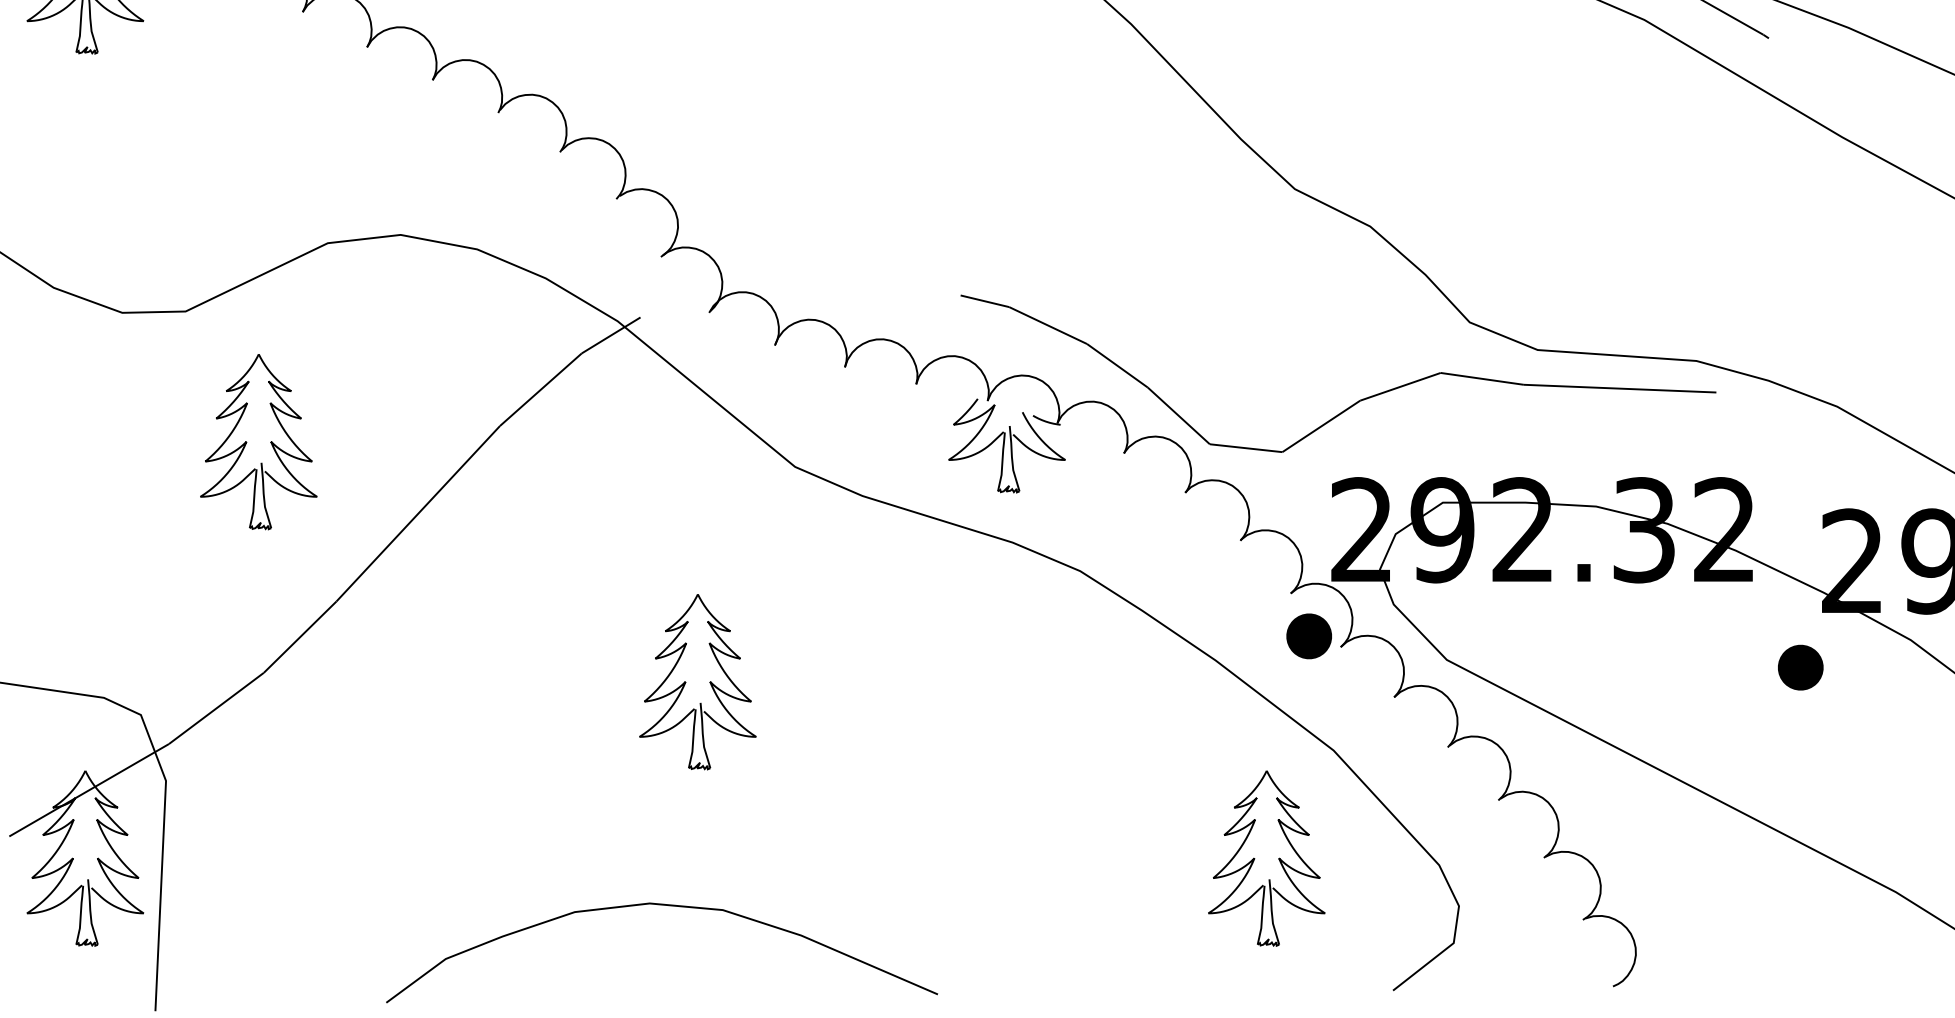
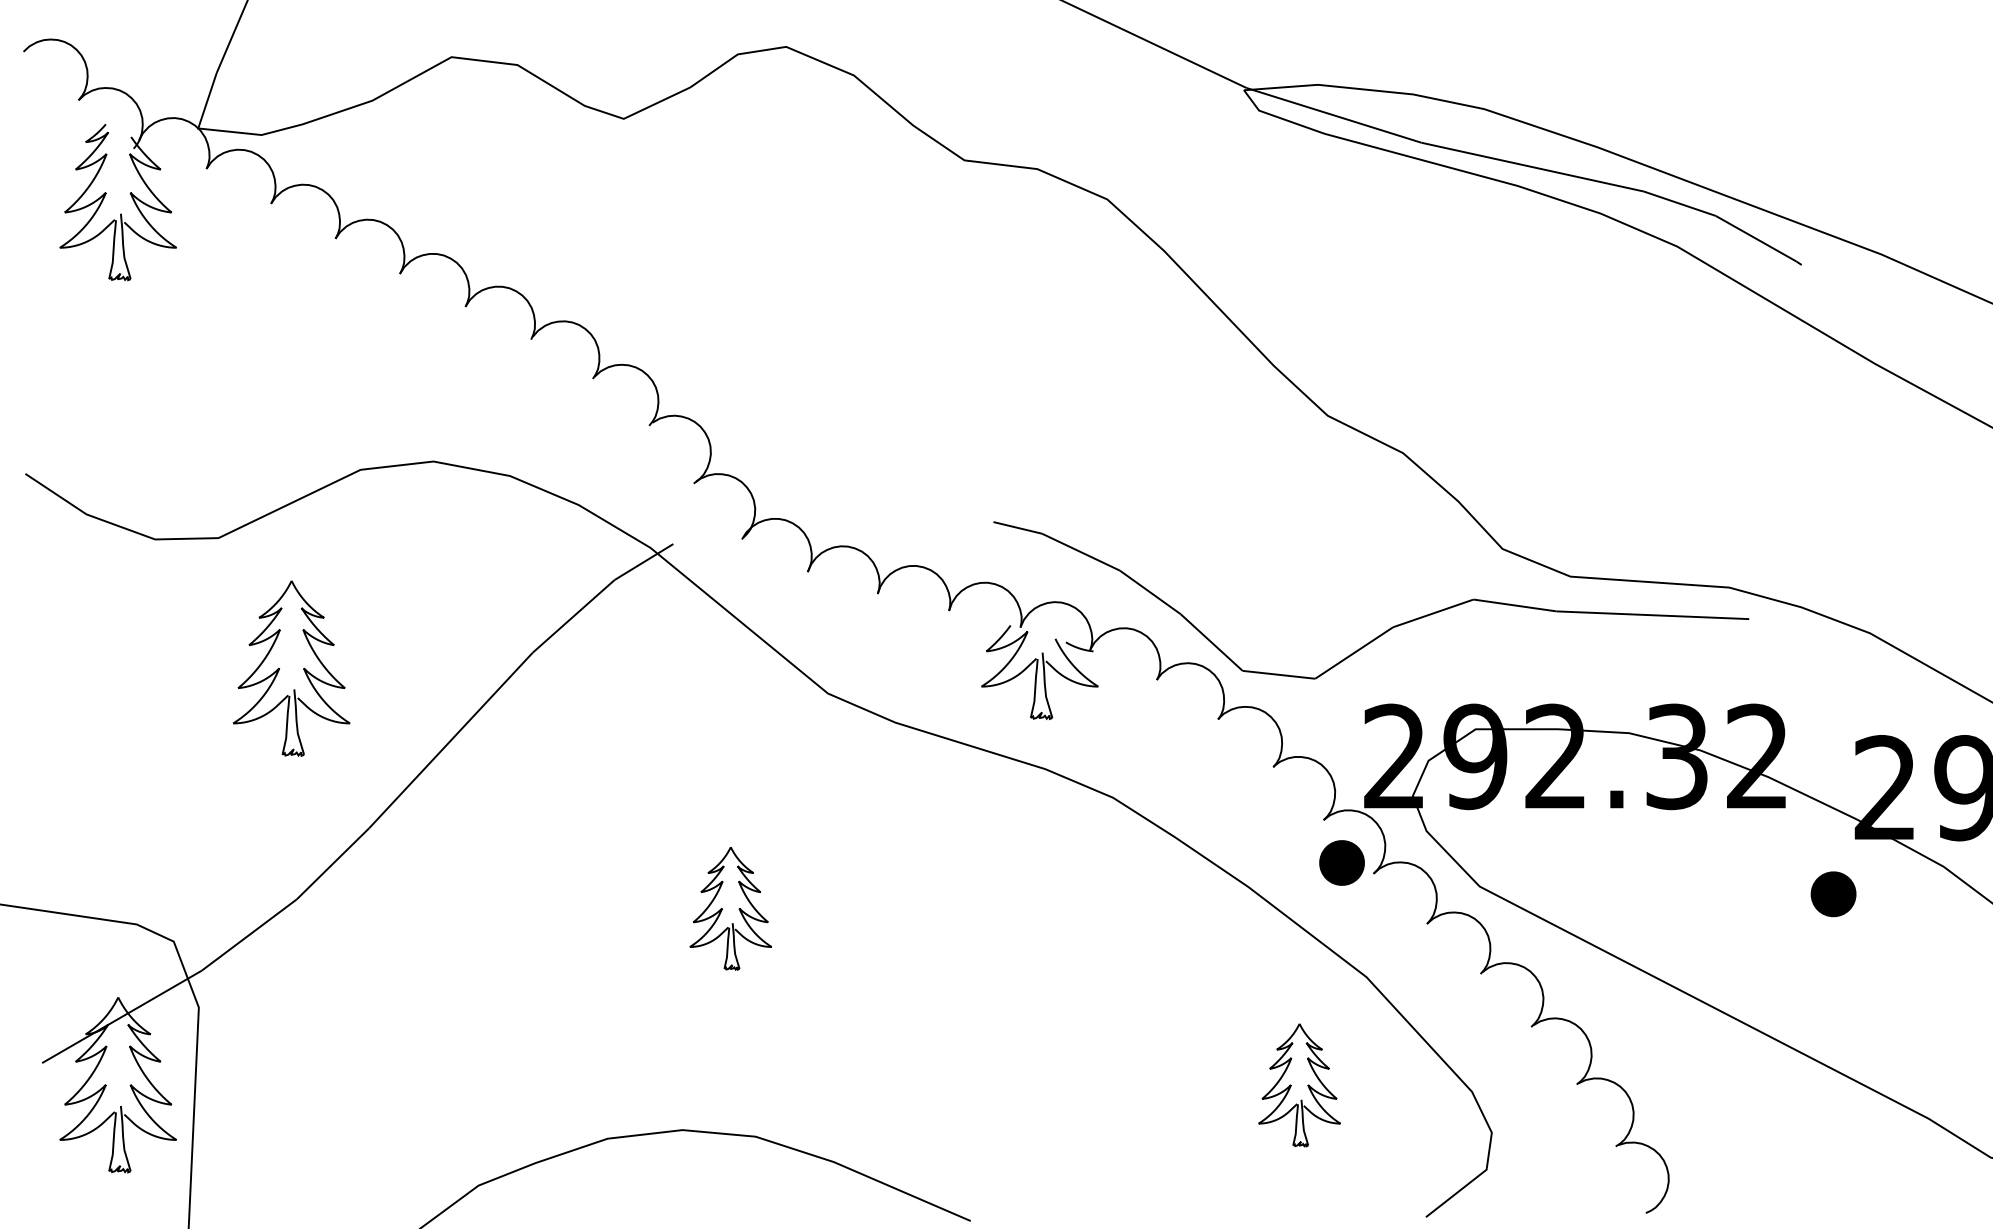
part: (697, 681) -> (730, 908), size x0.7
part: (1266, 858) -> (1299, 1085), size x0.7

